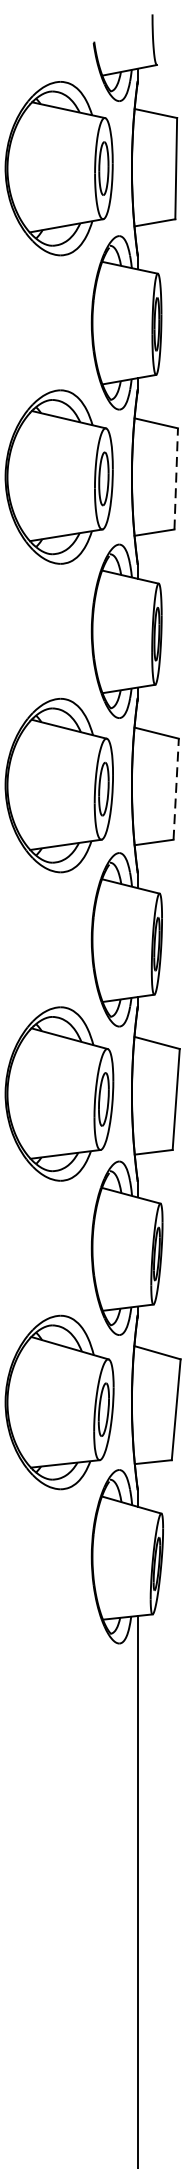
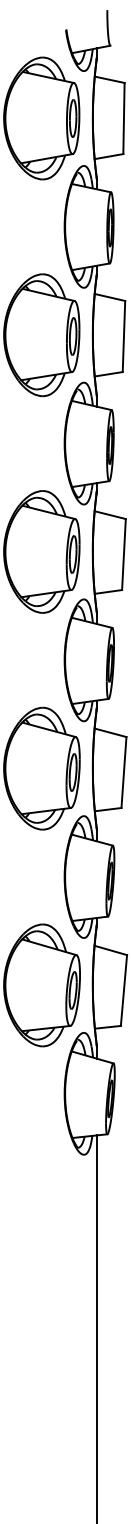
line: (175, 478) -> (123, 336), dashed -> solid
line: (175, 789) -> (123, 554), dashed -> solid

